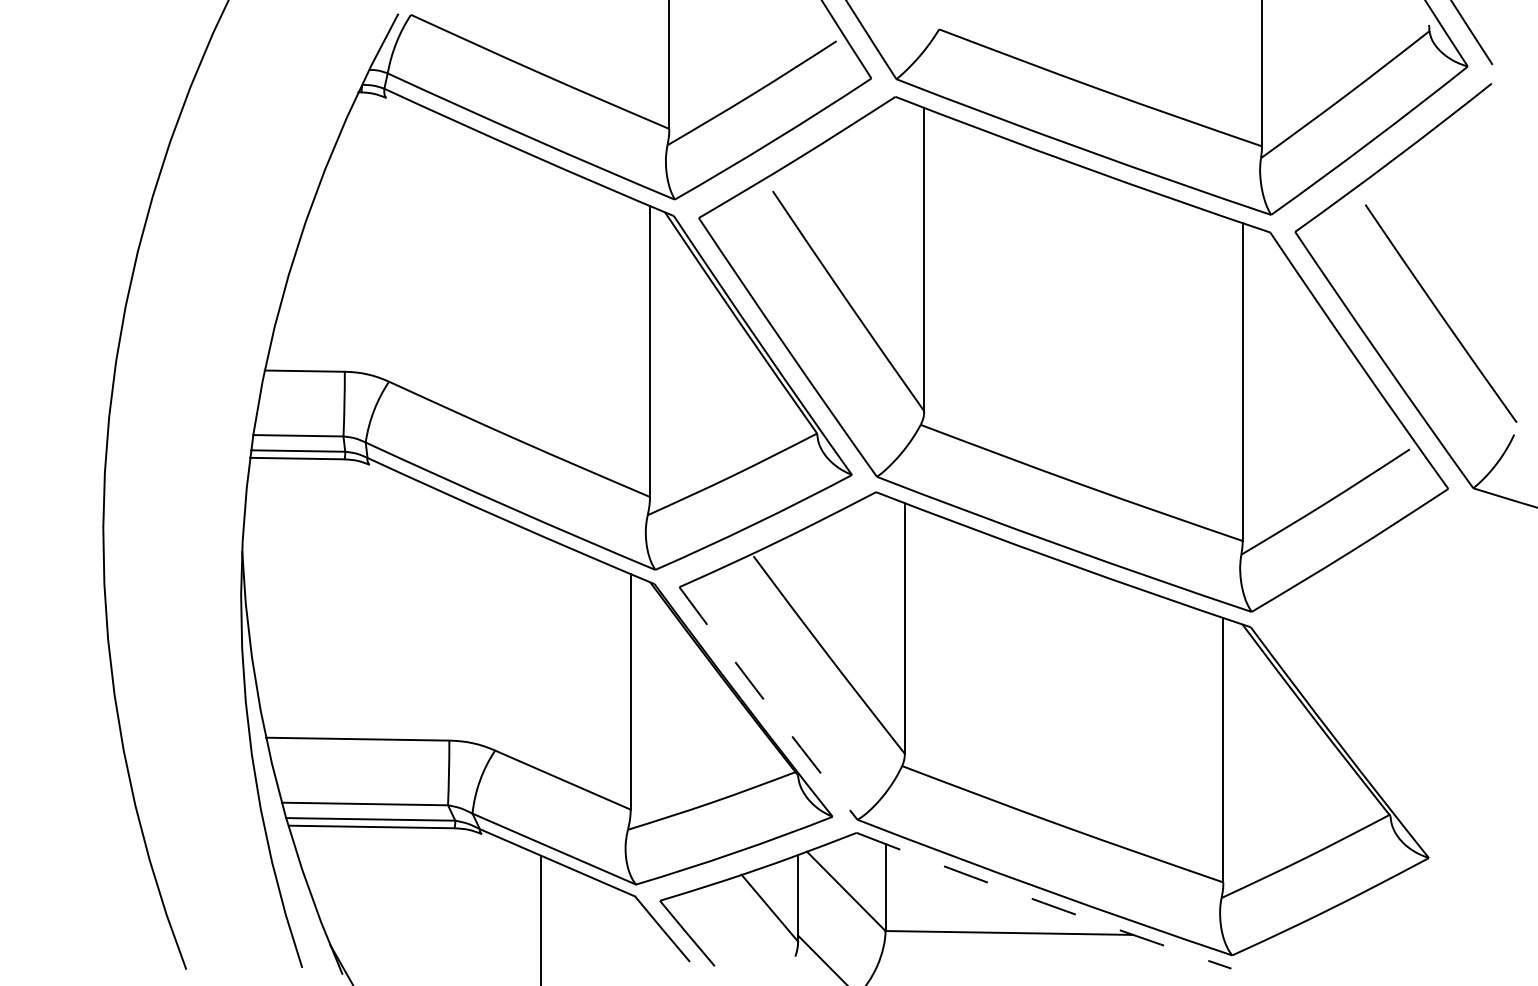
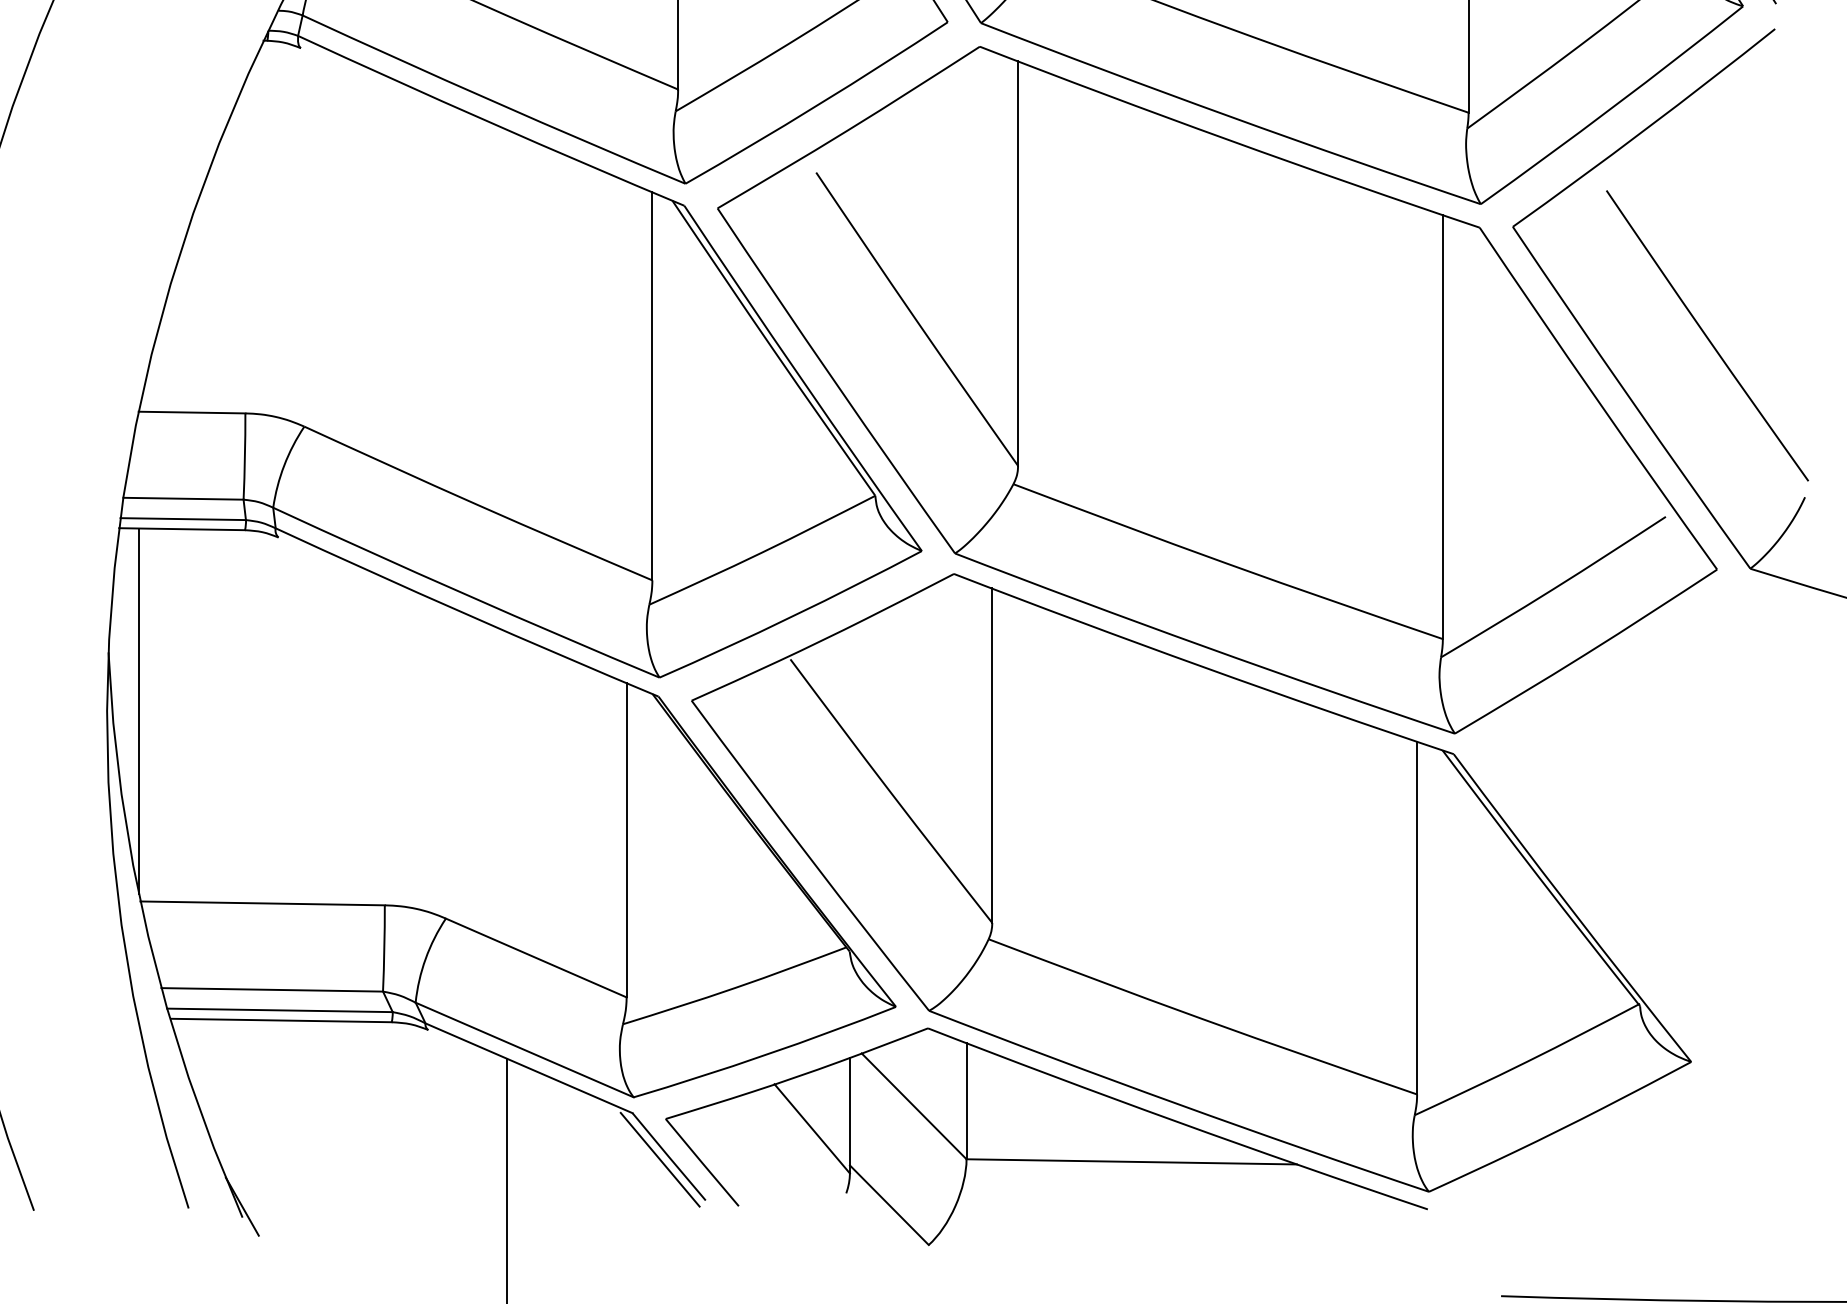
line: (264, 595) -> (138, 711), added
arc: (767, 704) -> (809, 857), dashed -> solid
arc: (1043, 902) -> (1177, 1121), dashed -> solid
line: (655, 931) -> (659, 1159), added

